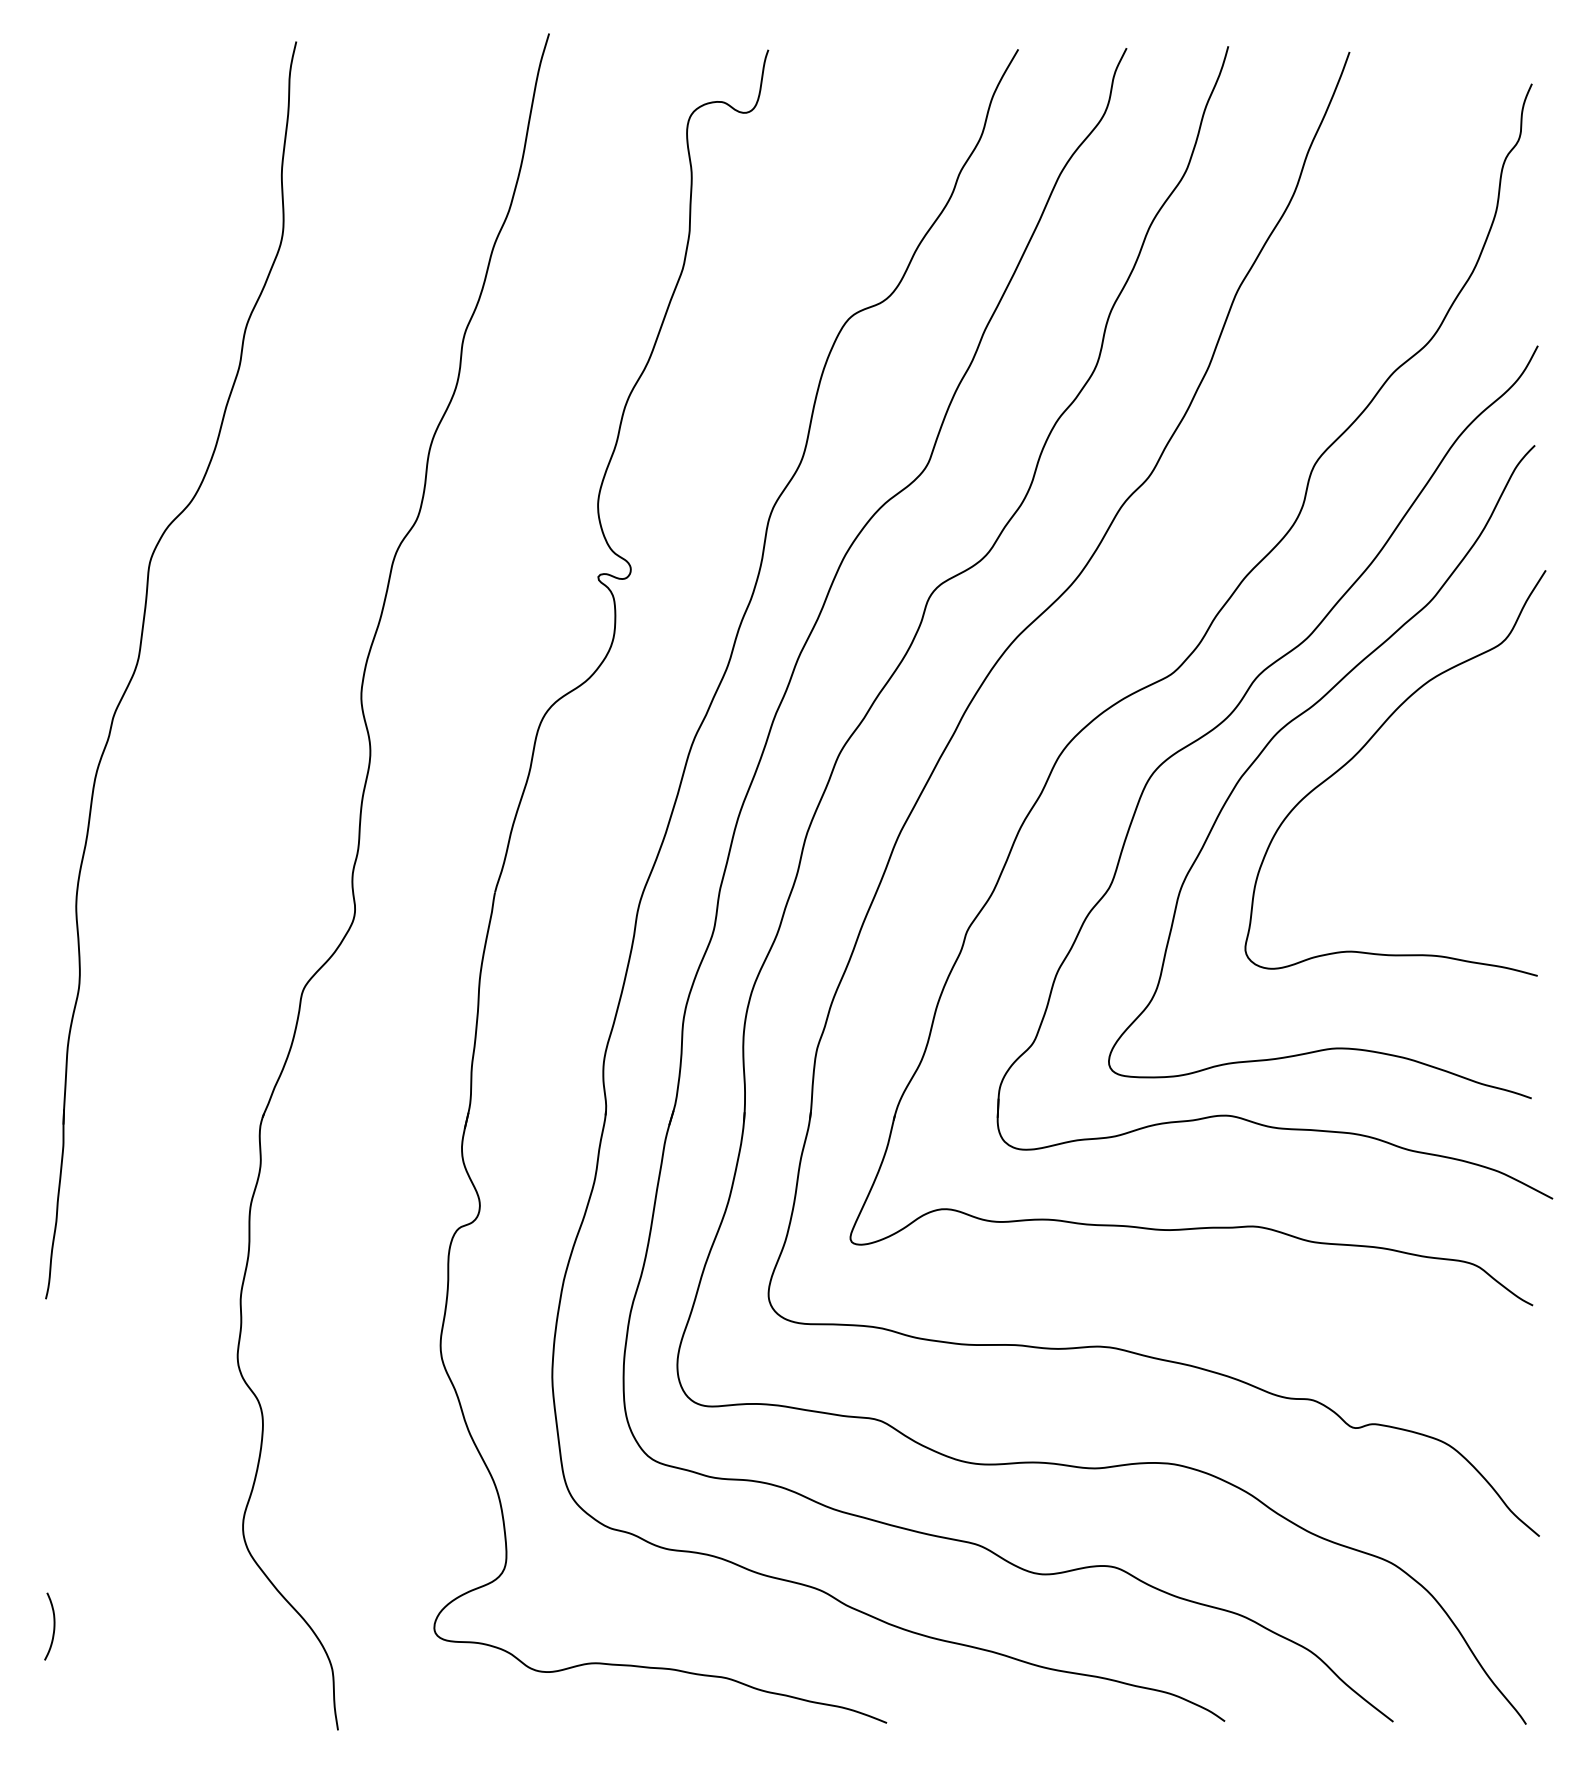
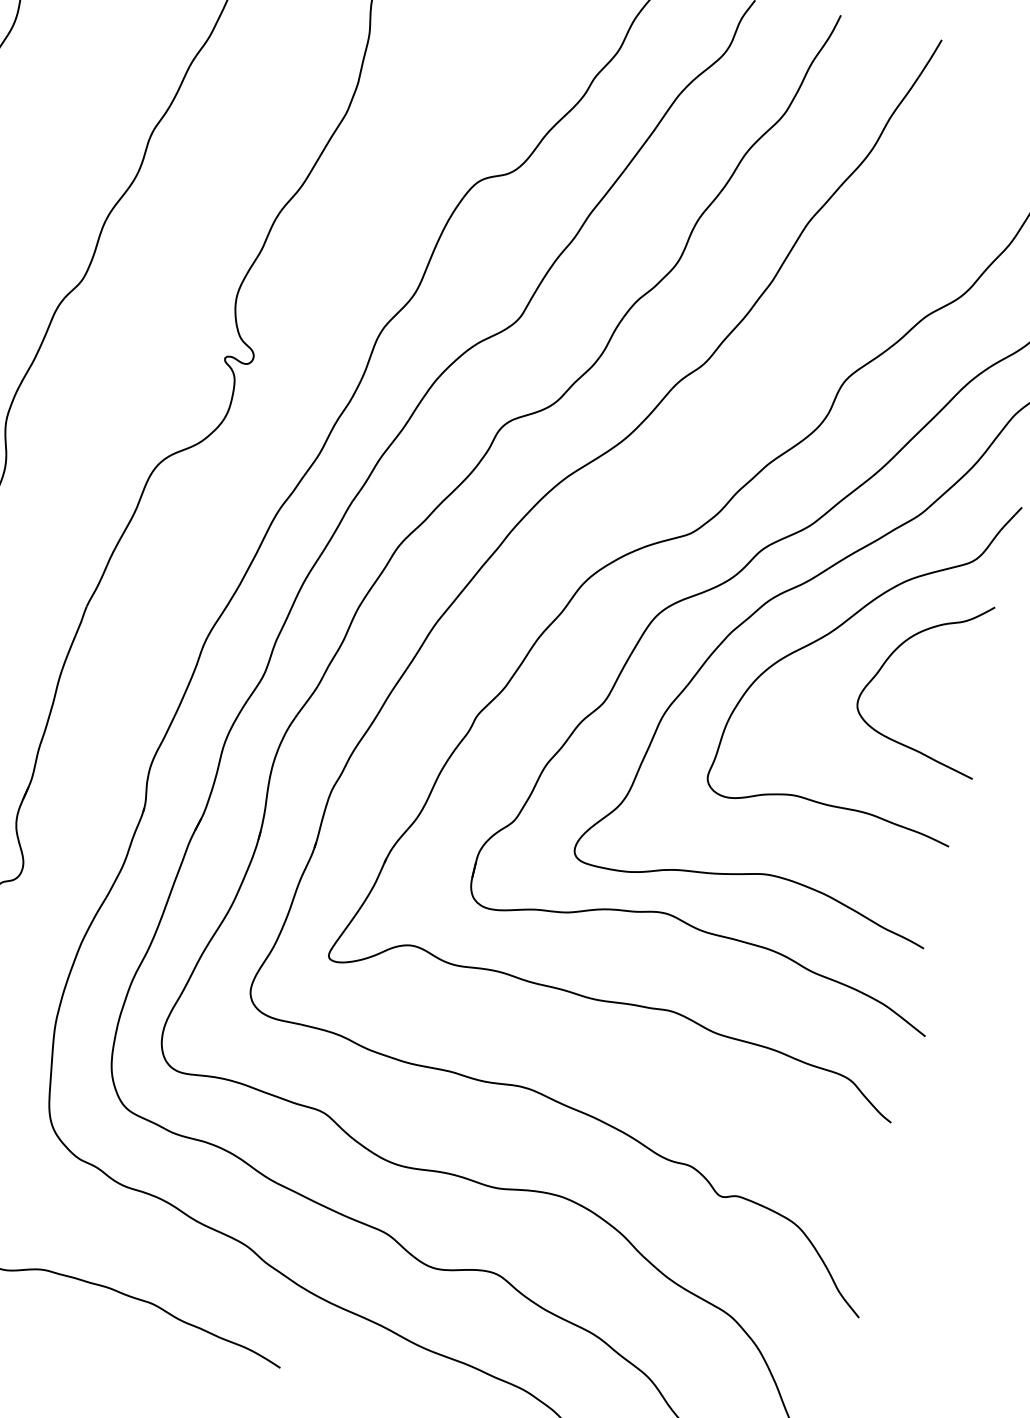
curve: (1430, 767) -> (893, 654), added

